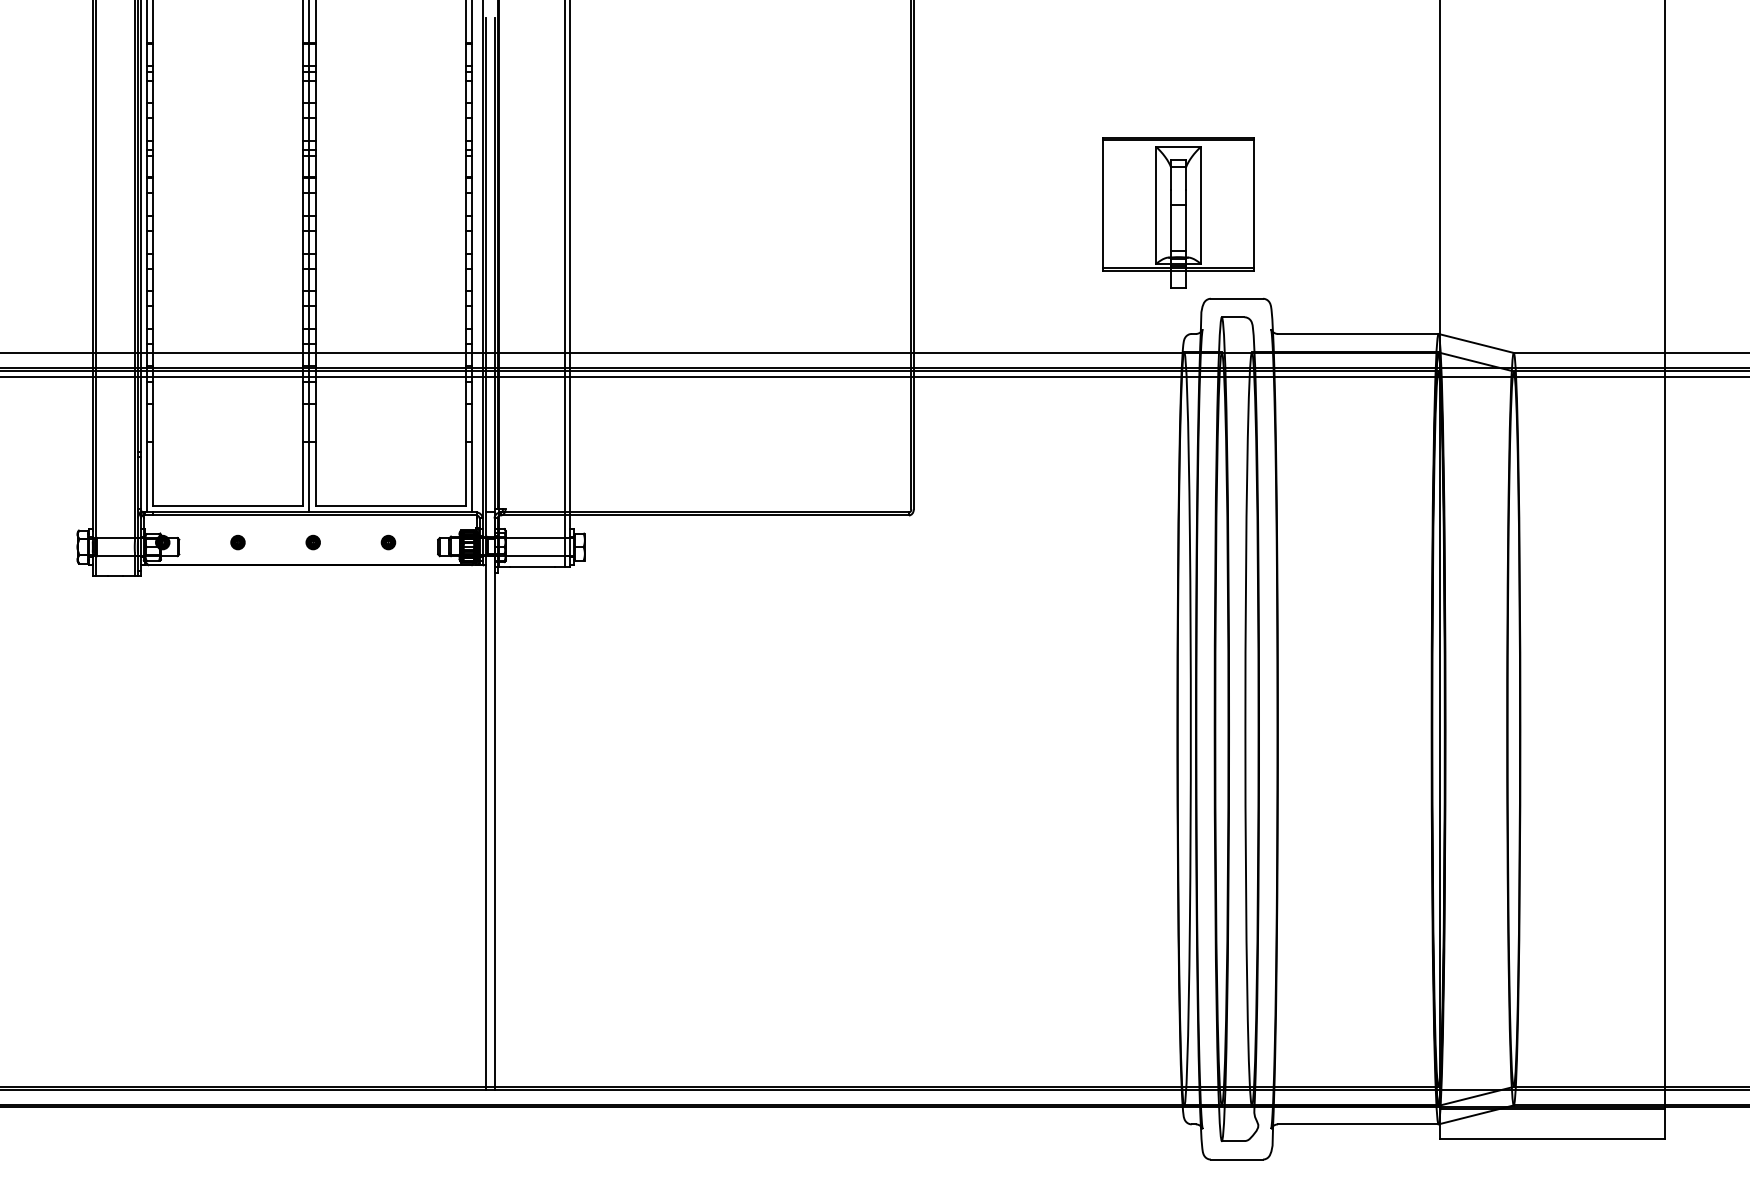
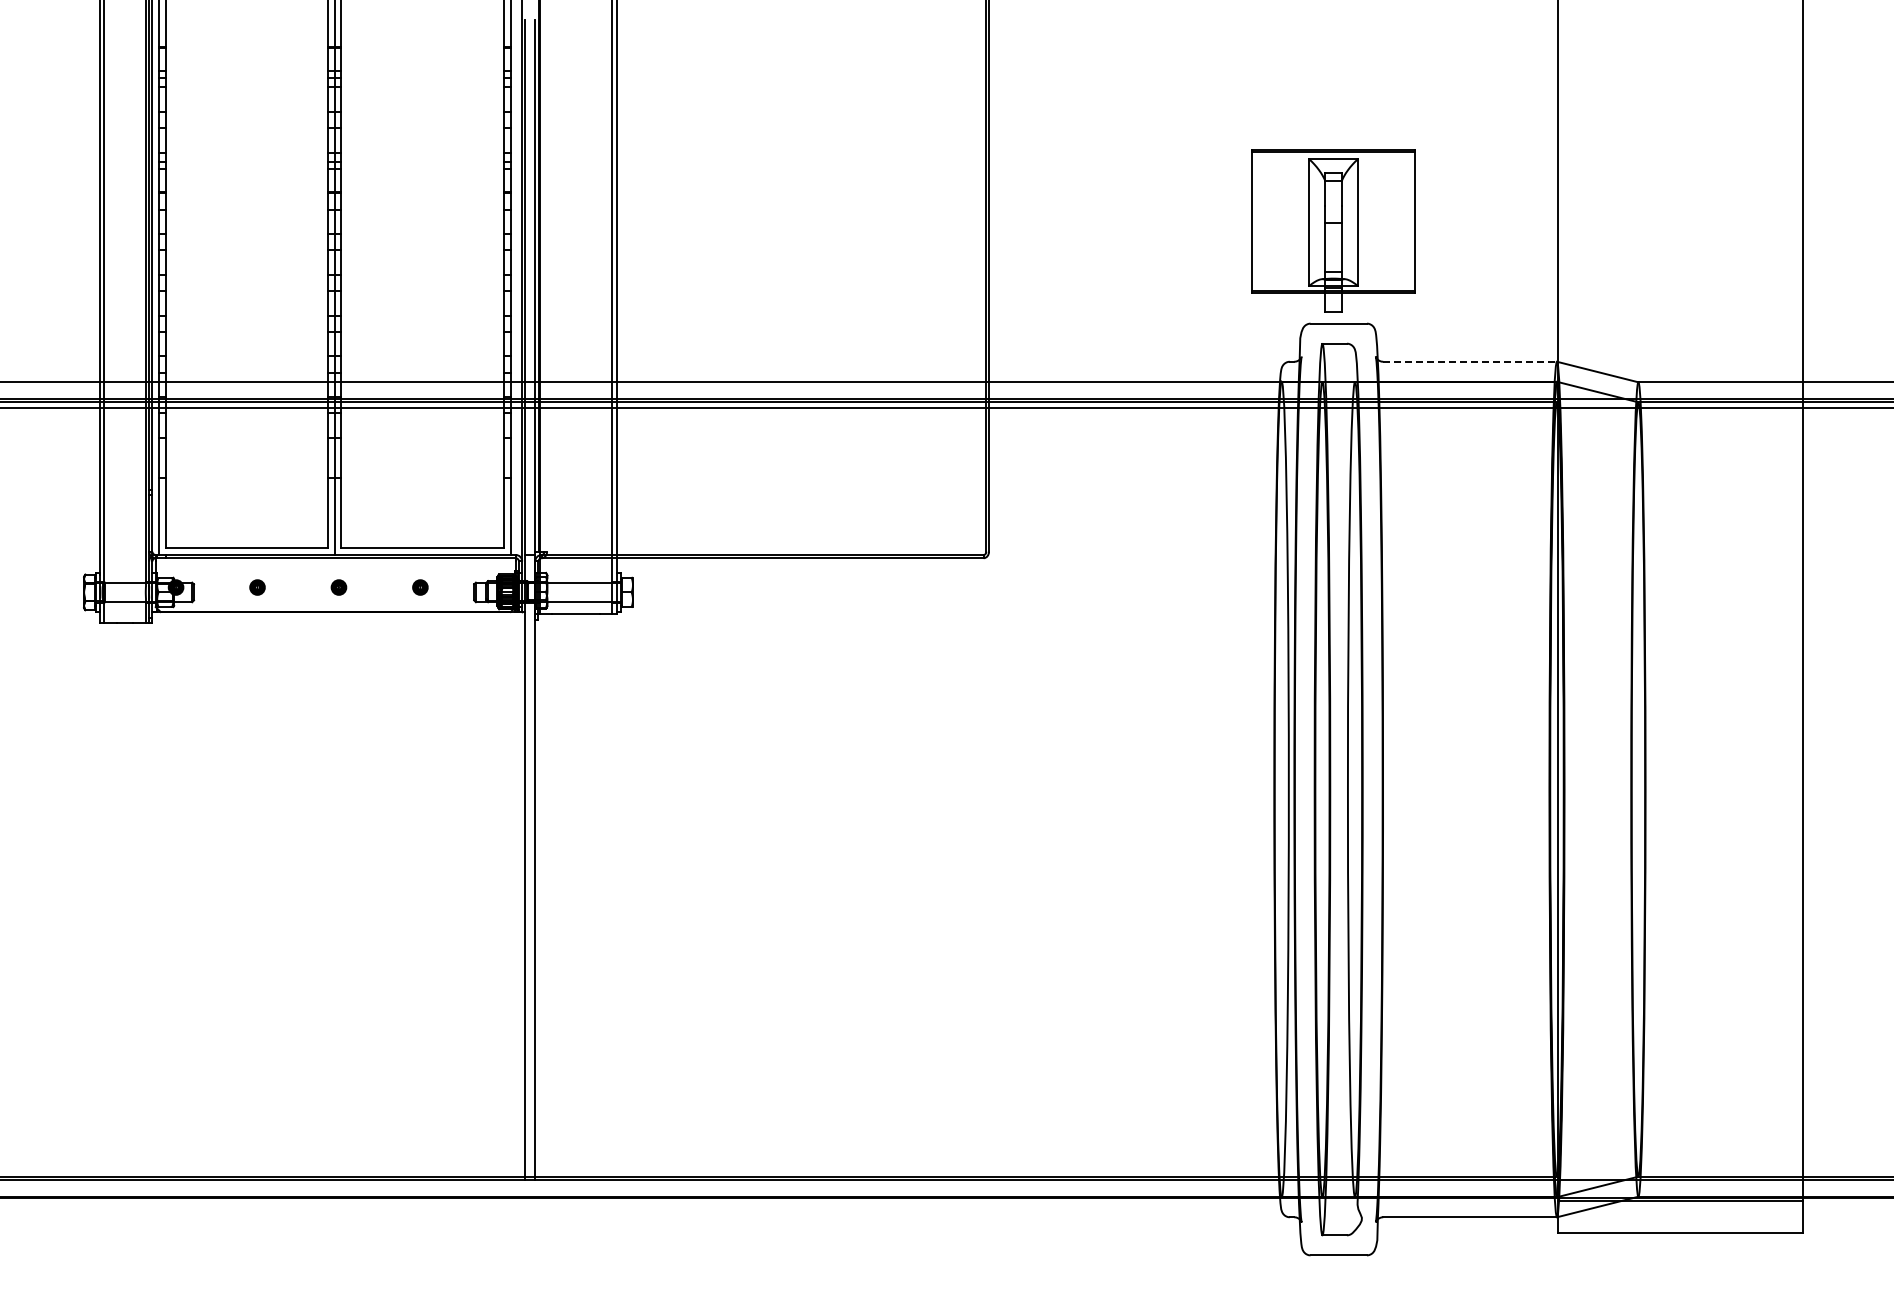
part: (1178, 212) -> (1333, 230), moved
line: (1358, 333) -> (1470, 361), solid -> dashed

